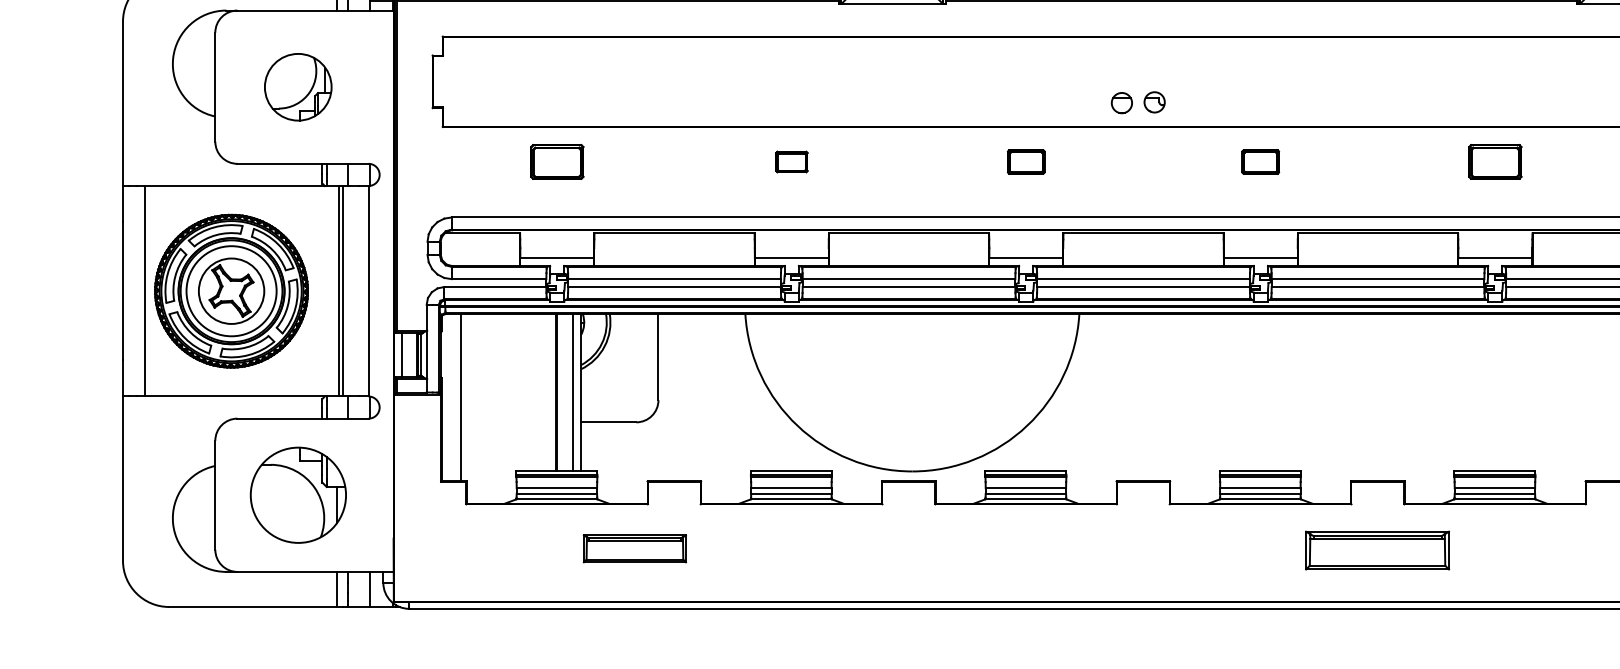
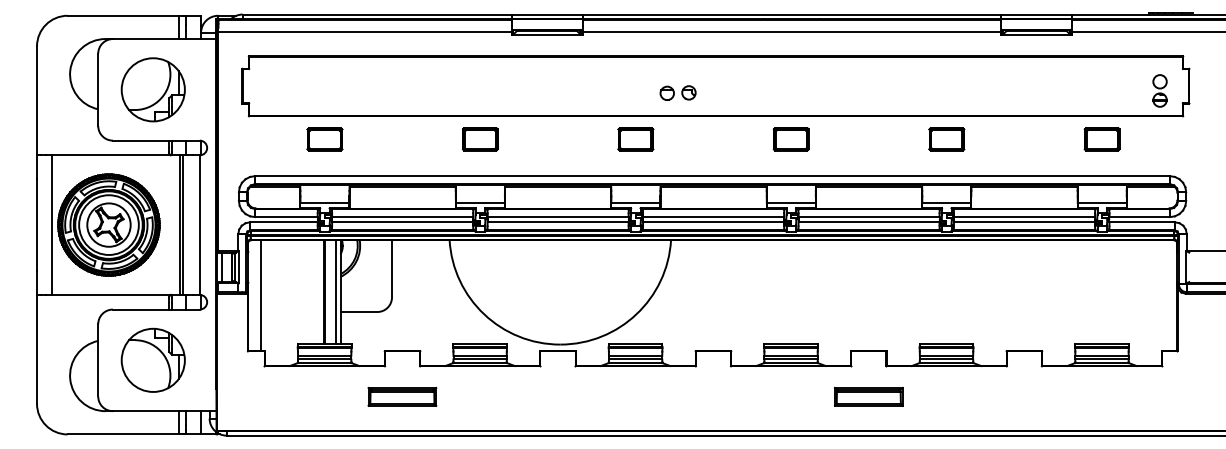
part: (297, 86) -> (152, 89), size x1.43
part: (1137, 101) -> (677, 92), moved
part: (791, 162) -> (480, 139), size x1.67
part: (1025, 162) -> (635, 139), size x1.43
part: (1259, 162) -> (790, 139), size x1.43
part: (635, 548) -> (402, 396), moved
part: (1377, 549) -> (868, 396), size x0.71

